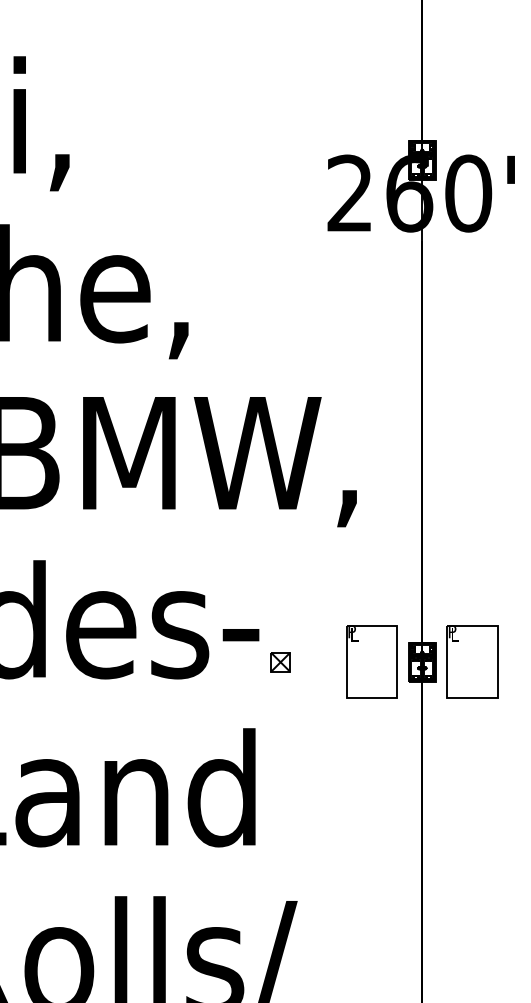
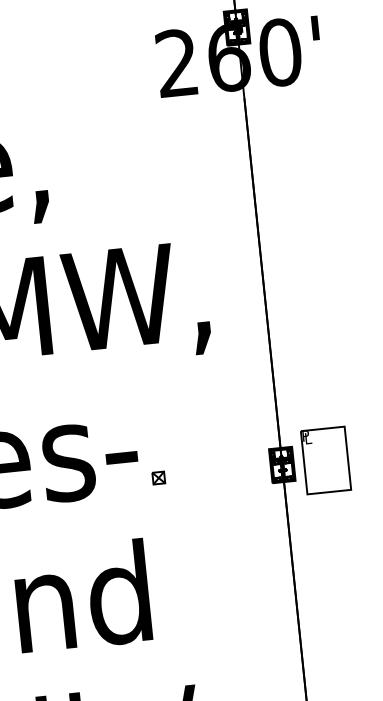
part: (371, 661) -> (237, 469), removed
part: (280, 662) -> (158, 478), size x0.7

